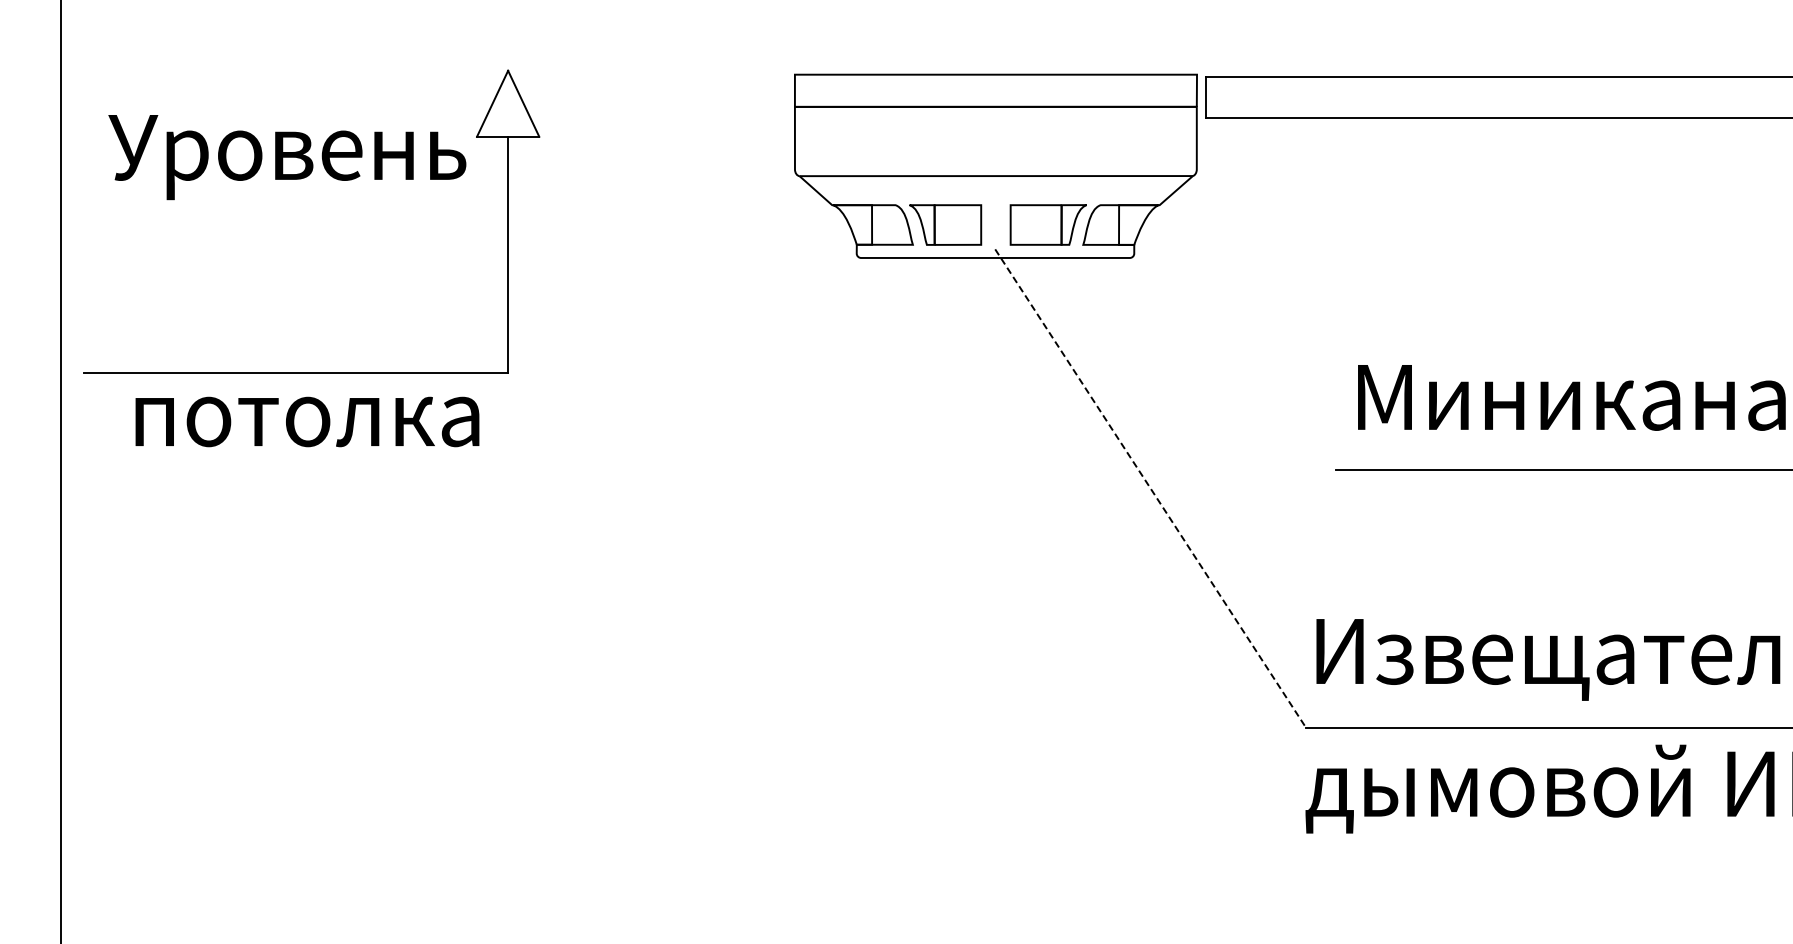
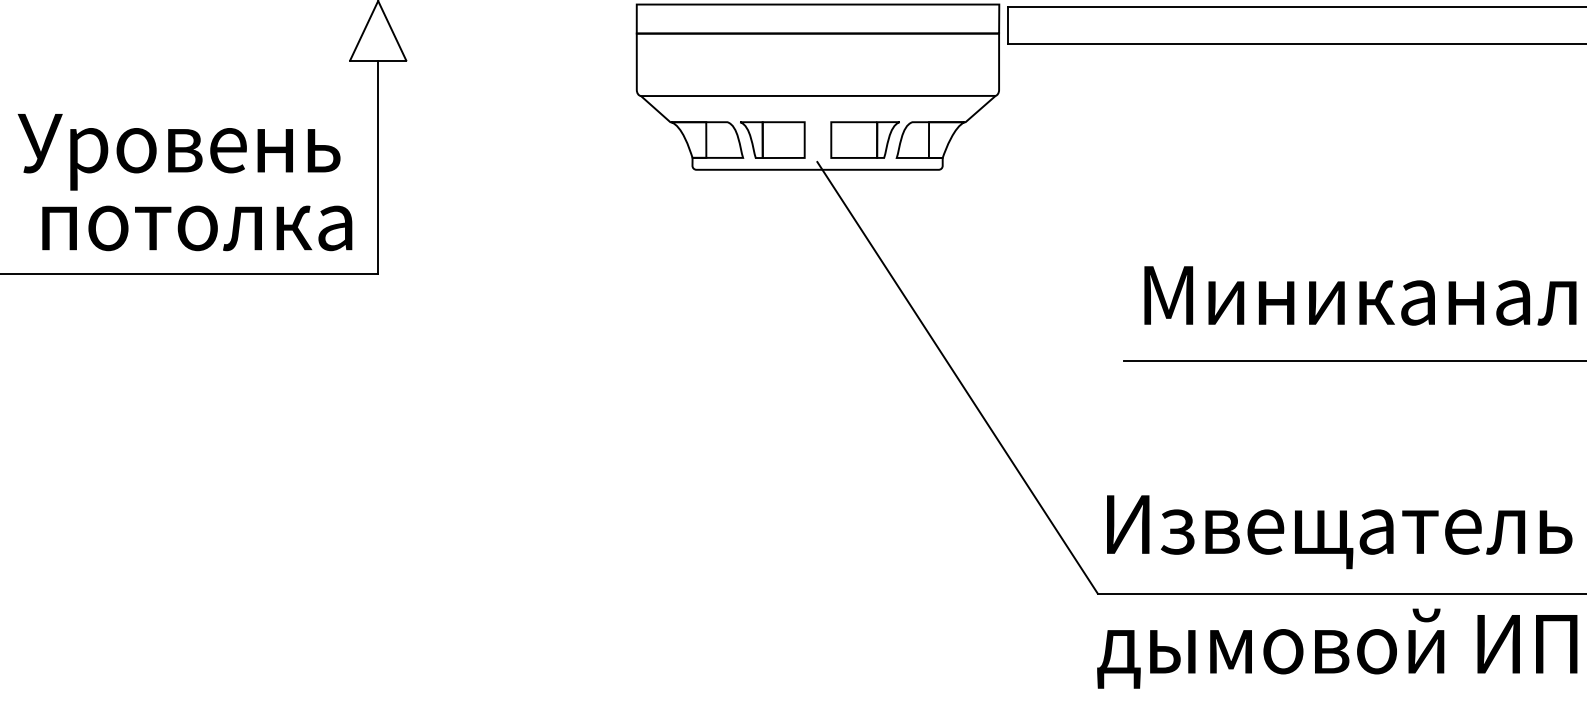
text: (287, 157) -> (179, 152), moved
text: (307, 421) -> (197, 227), moved
line: (1150, 489) -> (957, 378), dashed -> solid

